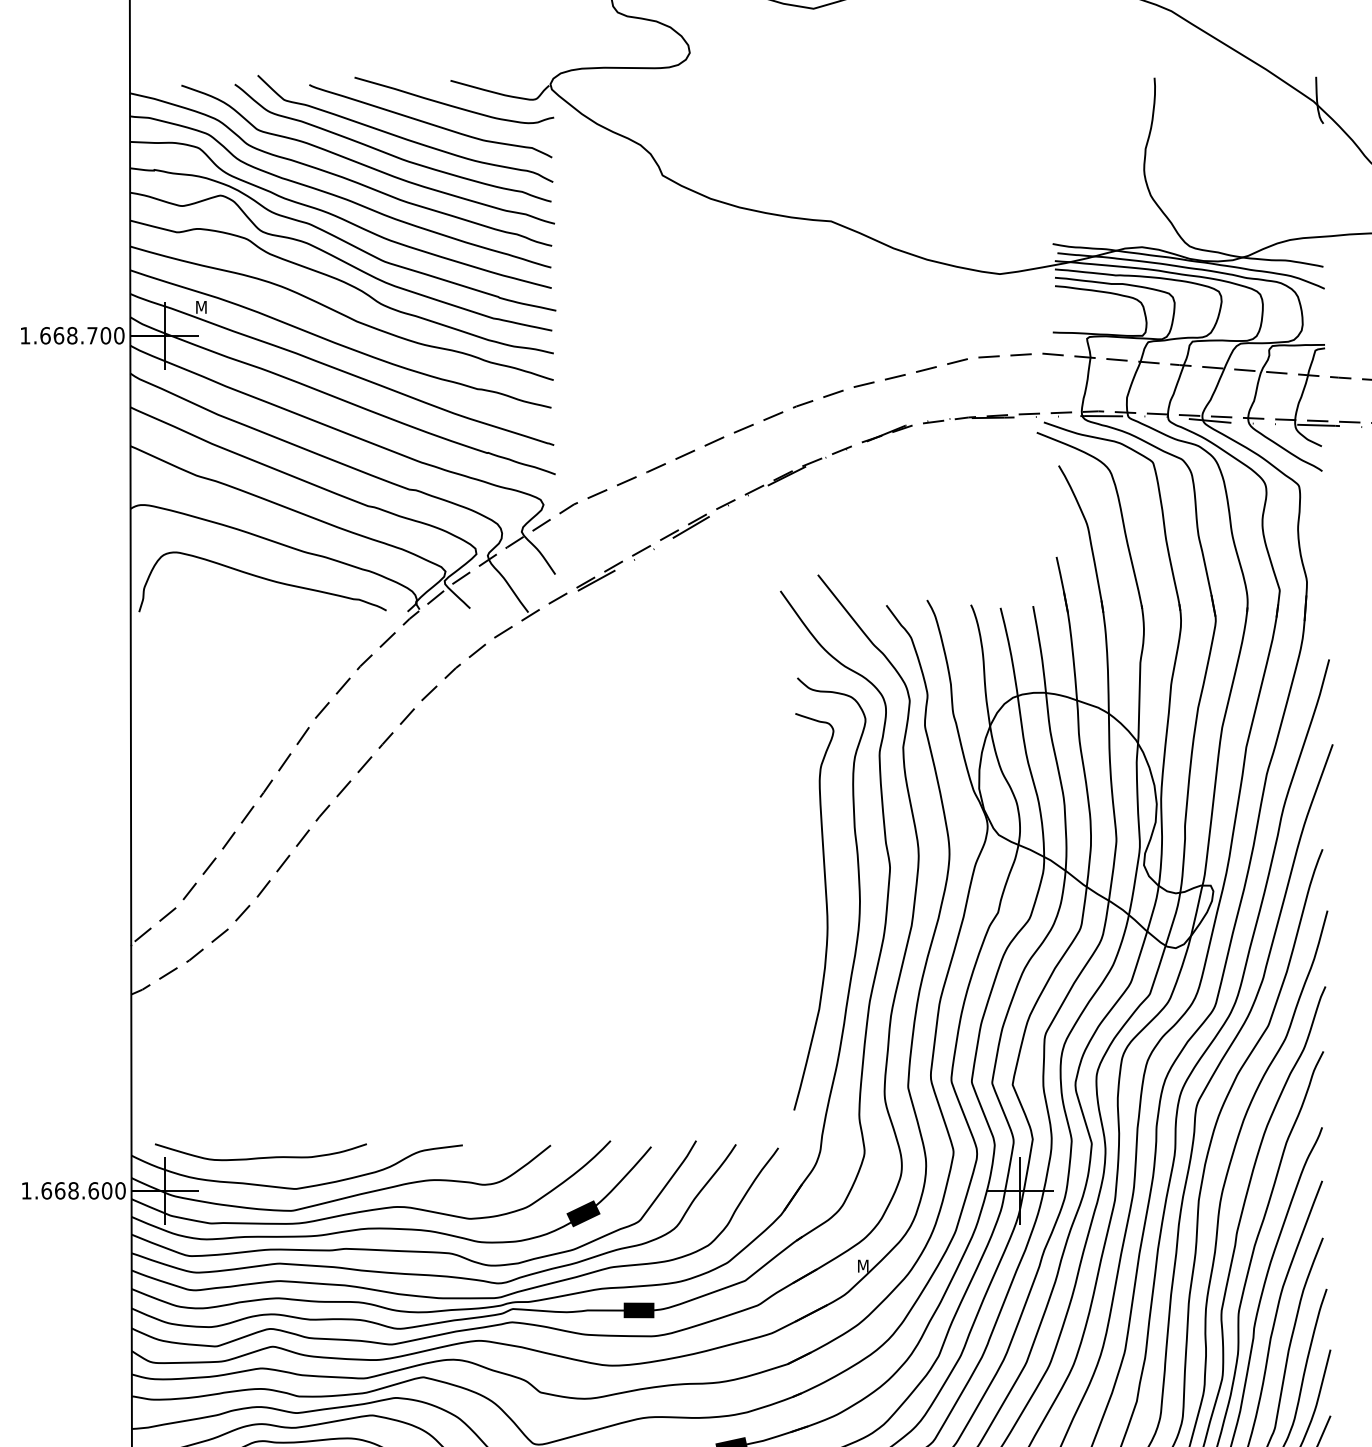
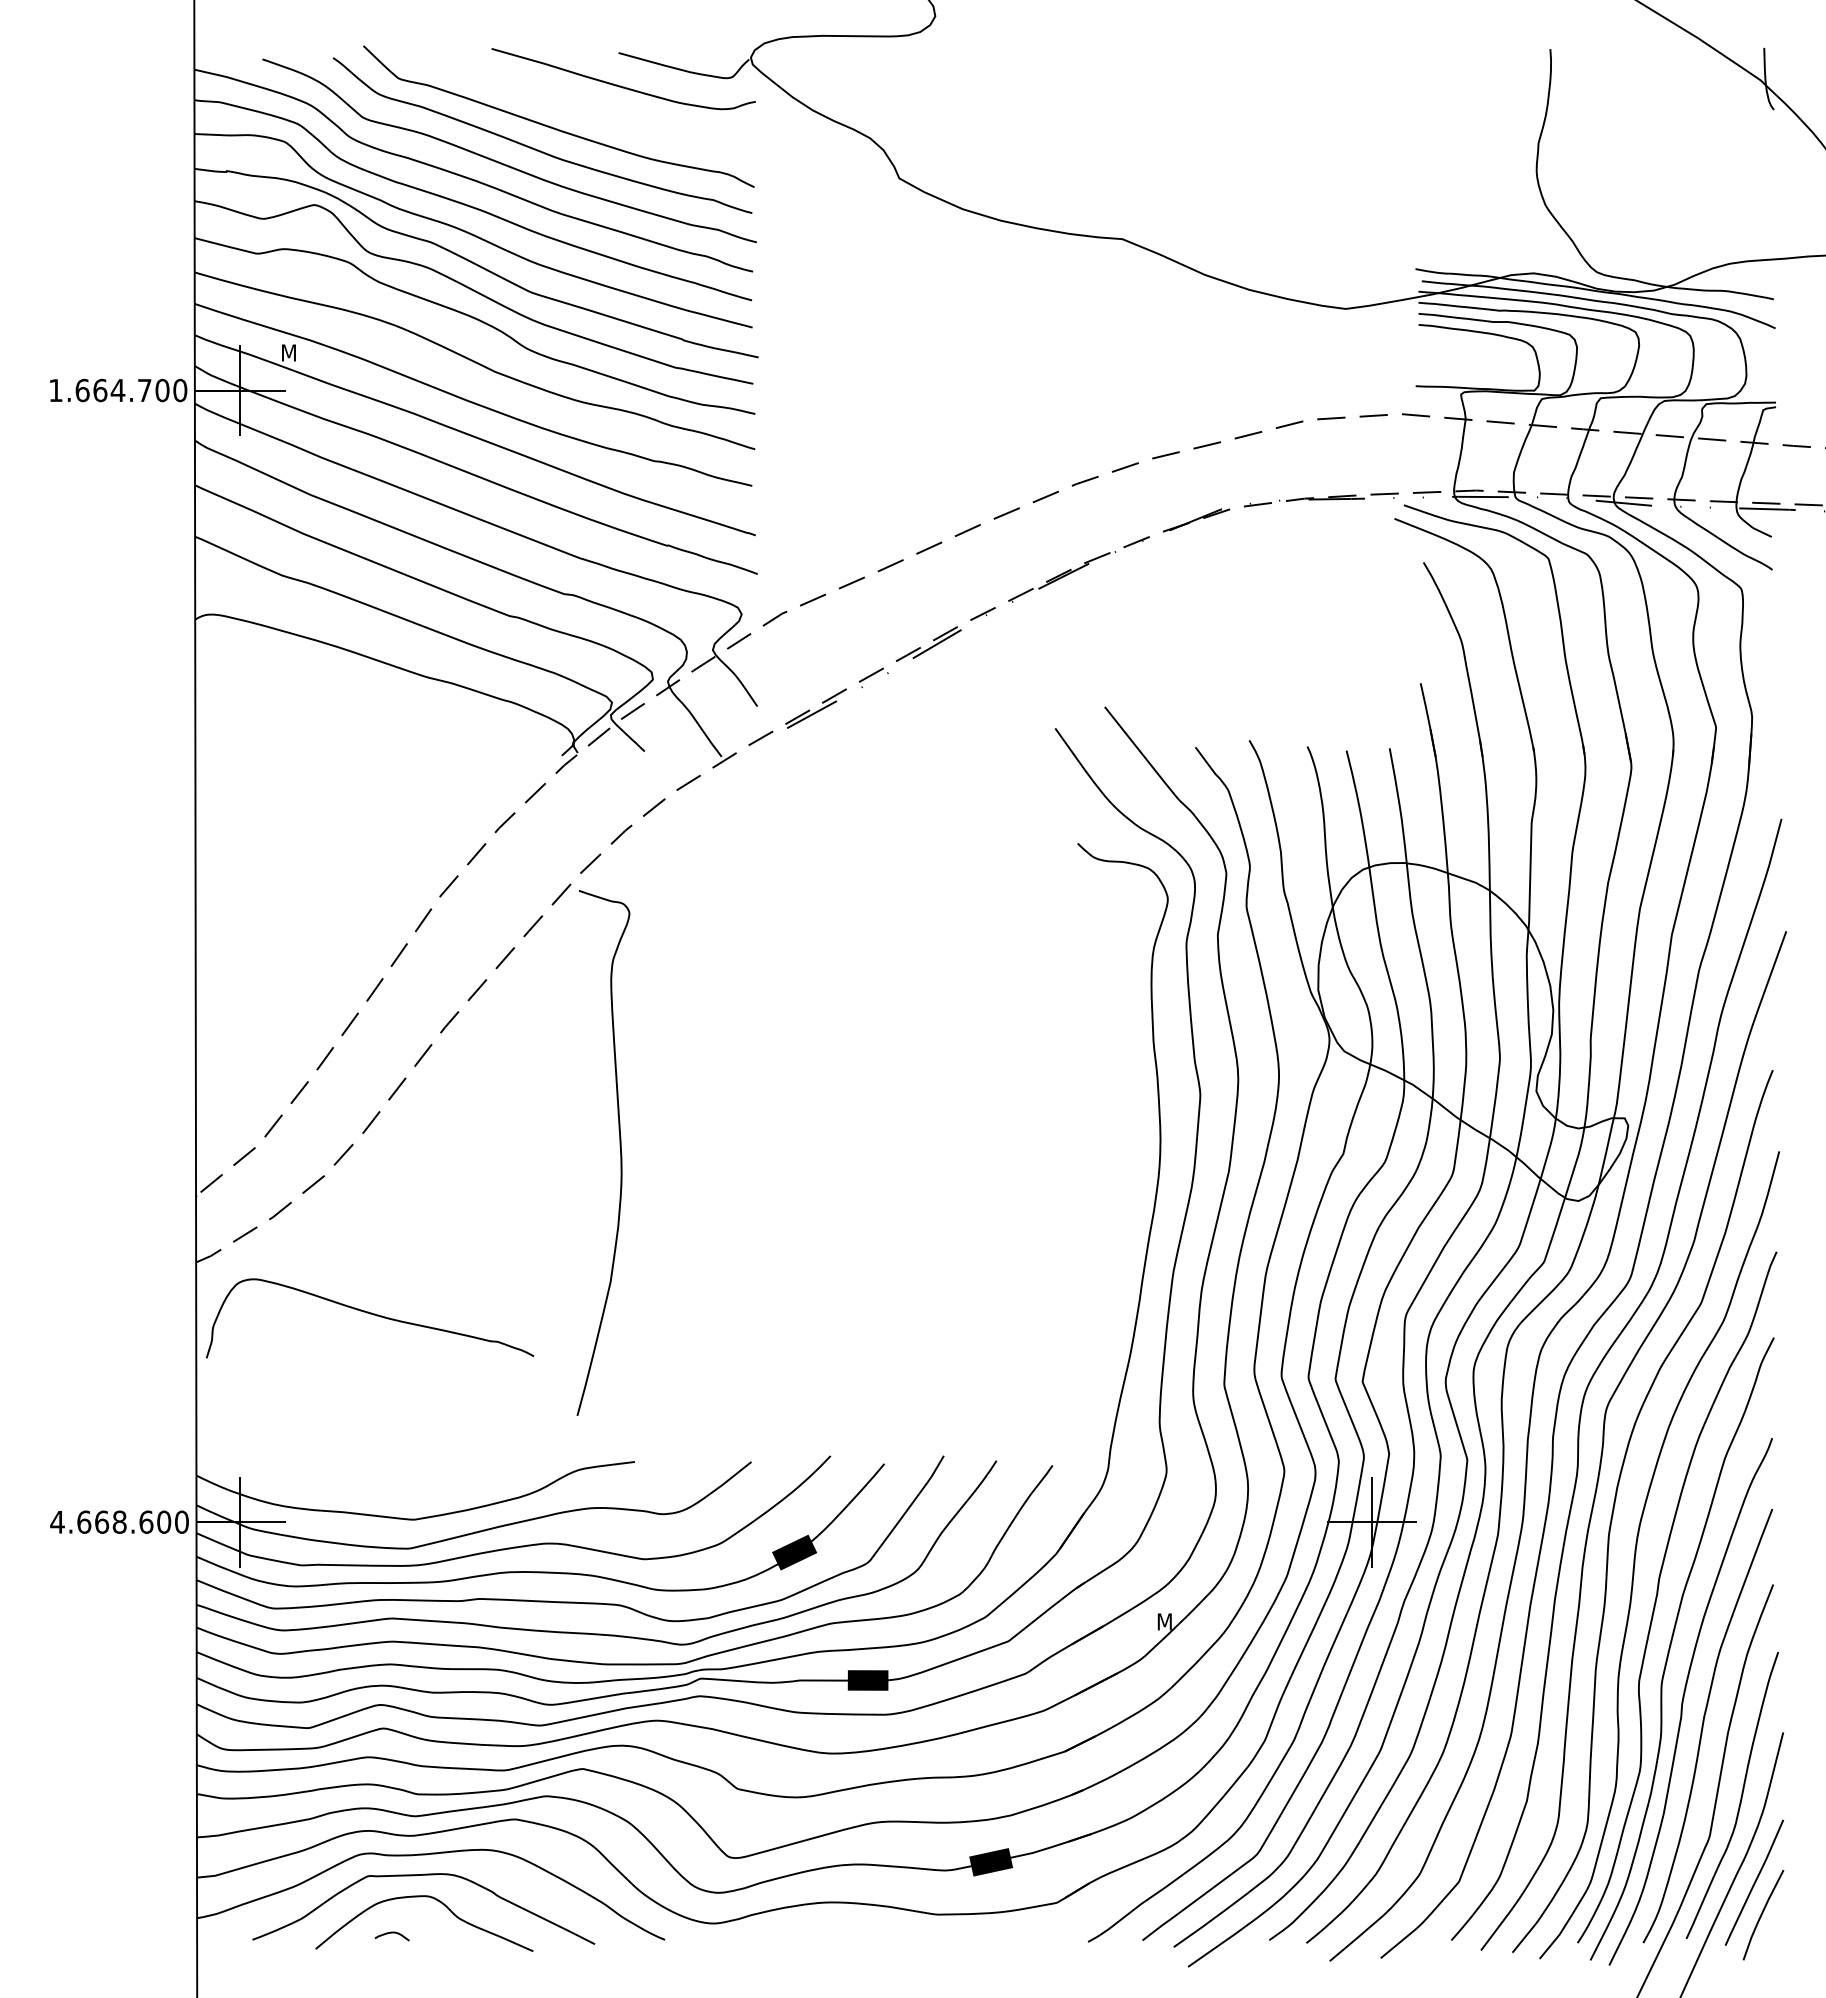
curve: (430, 123) -> (592, 109), removed
text: (71, 335) -> (117, 390), 1.668.700 -> 1.664.700
curve: (263, 579) -> (370, 1314), moved
curve: (826, 911) -> (620, 1152), moved
curve: (262, 1157) -> (369, 1477), removed
text: (26, 1191) -> (57, 1522), 1.668.600 -> 4.668.600

